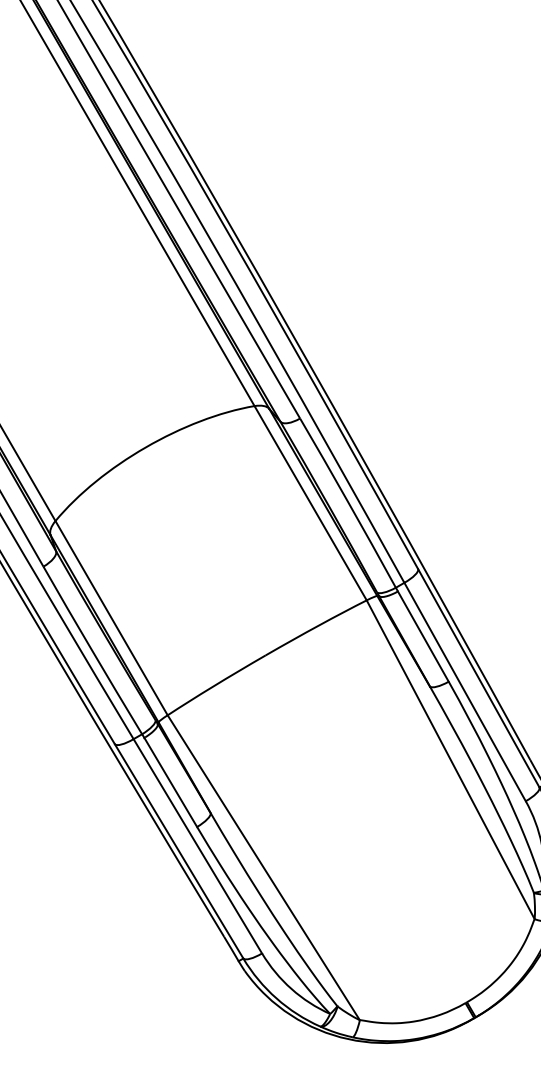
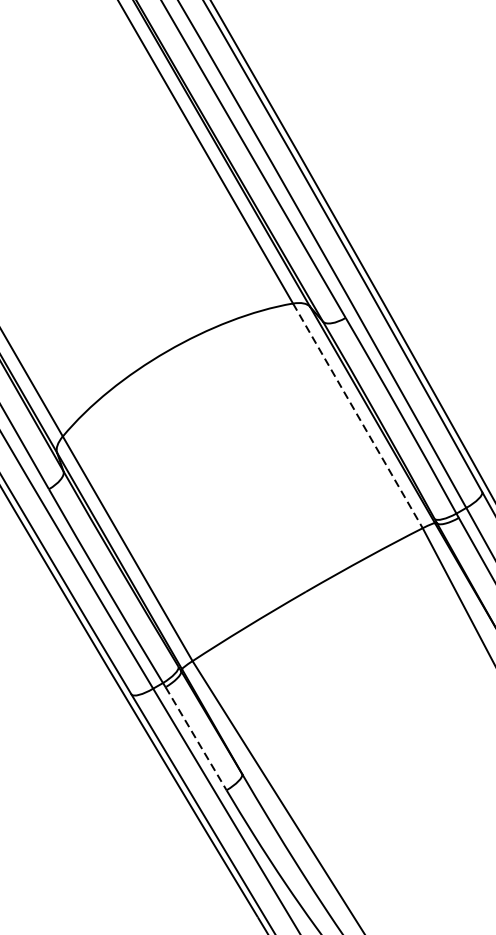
line: (310, 503) -> (357, 416), solid -> dashed
line: (170, 782) -> (195, 738), solid -> dashed

